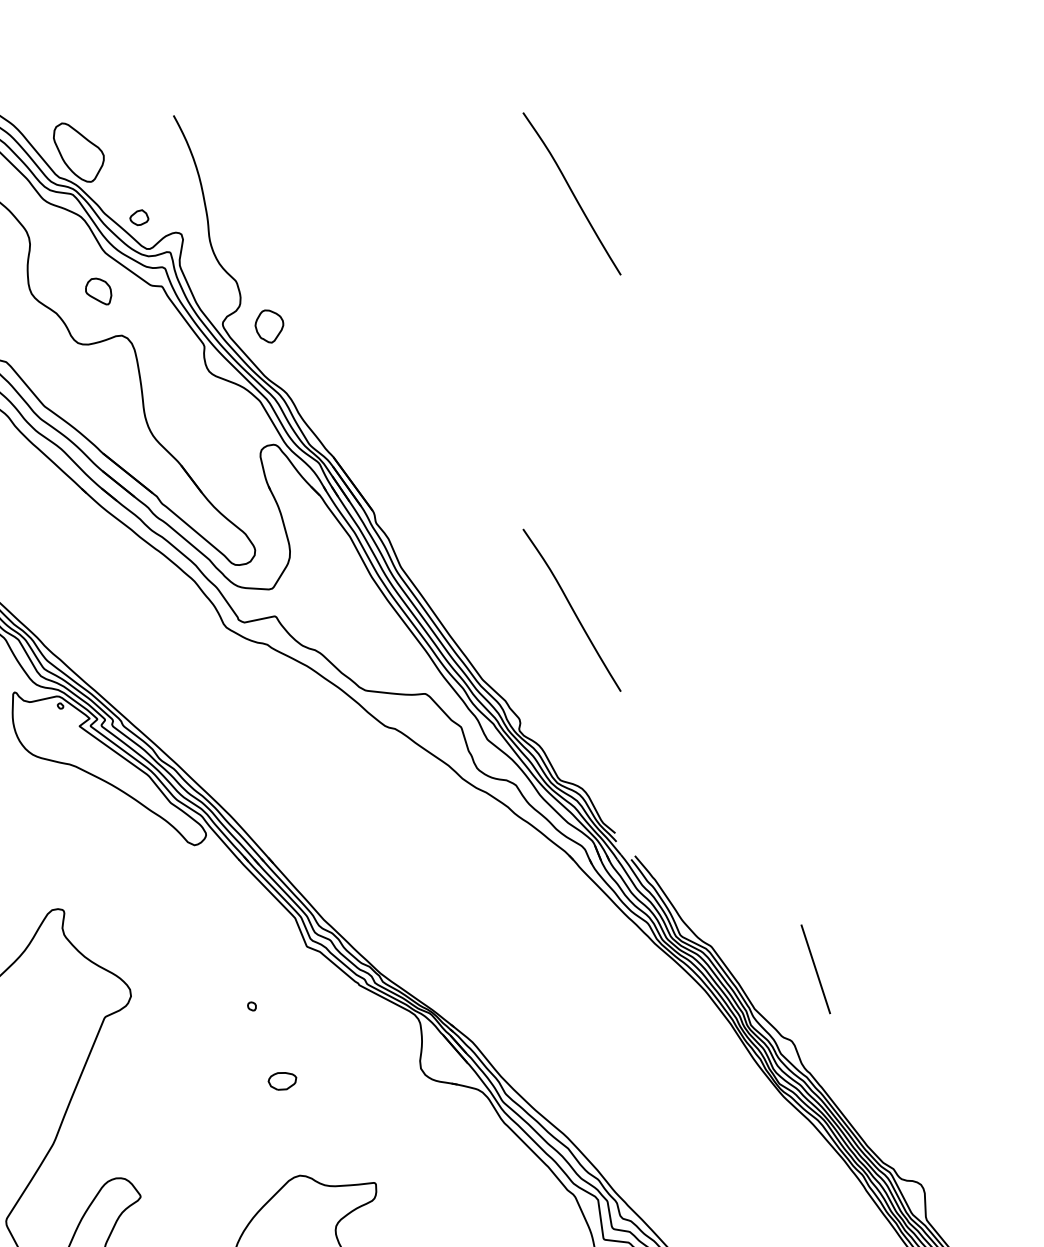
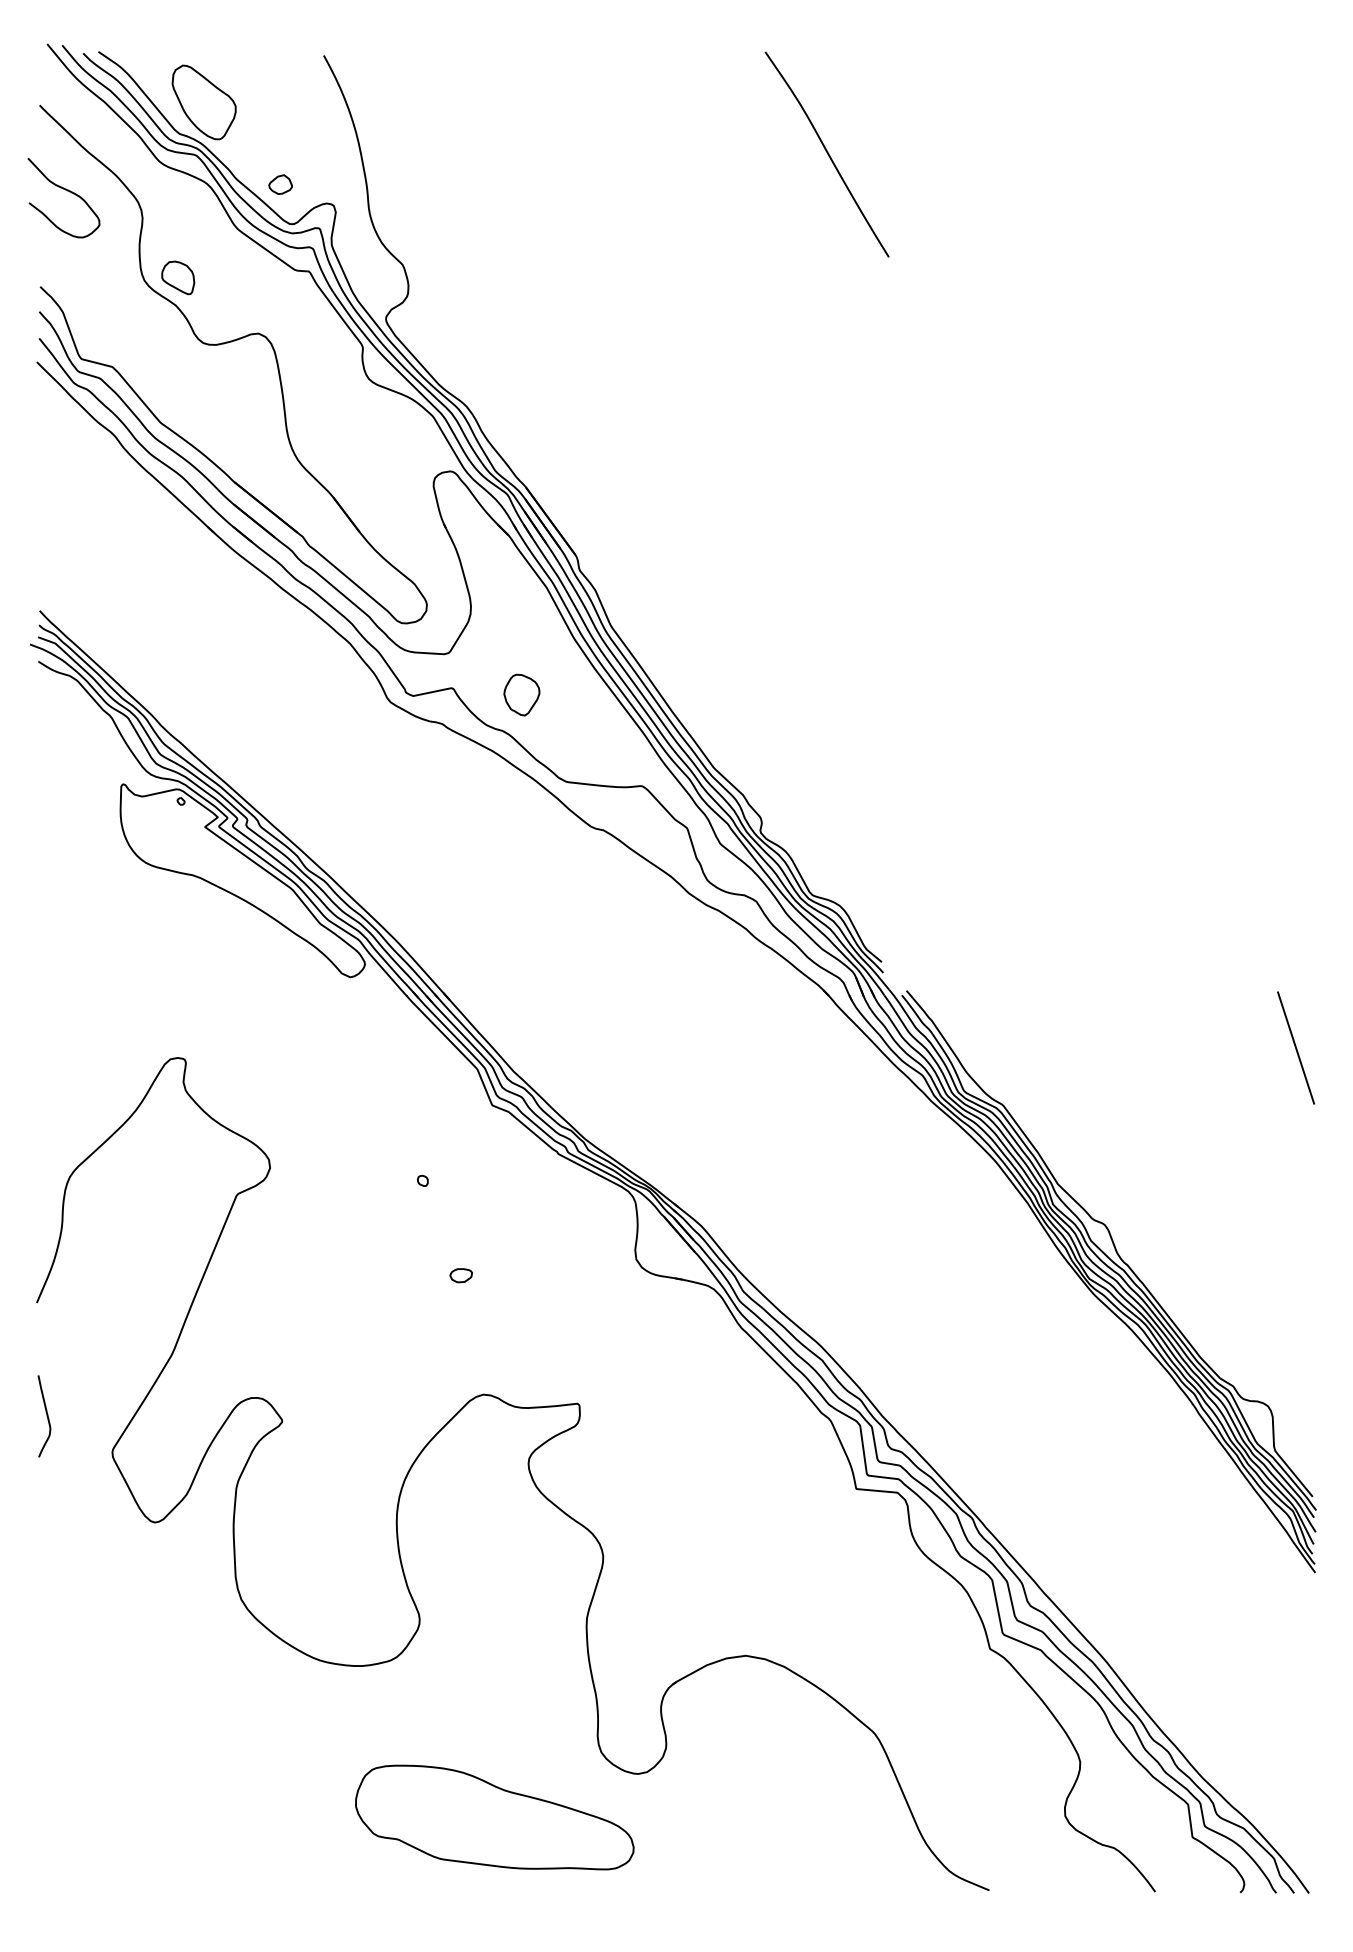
part: (98, 291) -> (178, 277), moved
part: (269, 326) -> (521, 694), moved
curve: (572, 610) -> (827, 680), removed
line: (815, 968) -> (1295, 1047), moved
part: (281, 1081) -> (460, 1275), size x0.62

